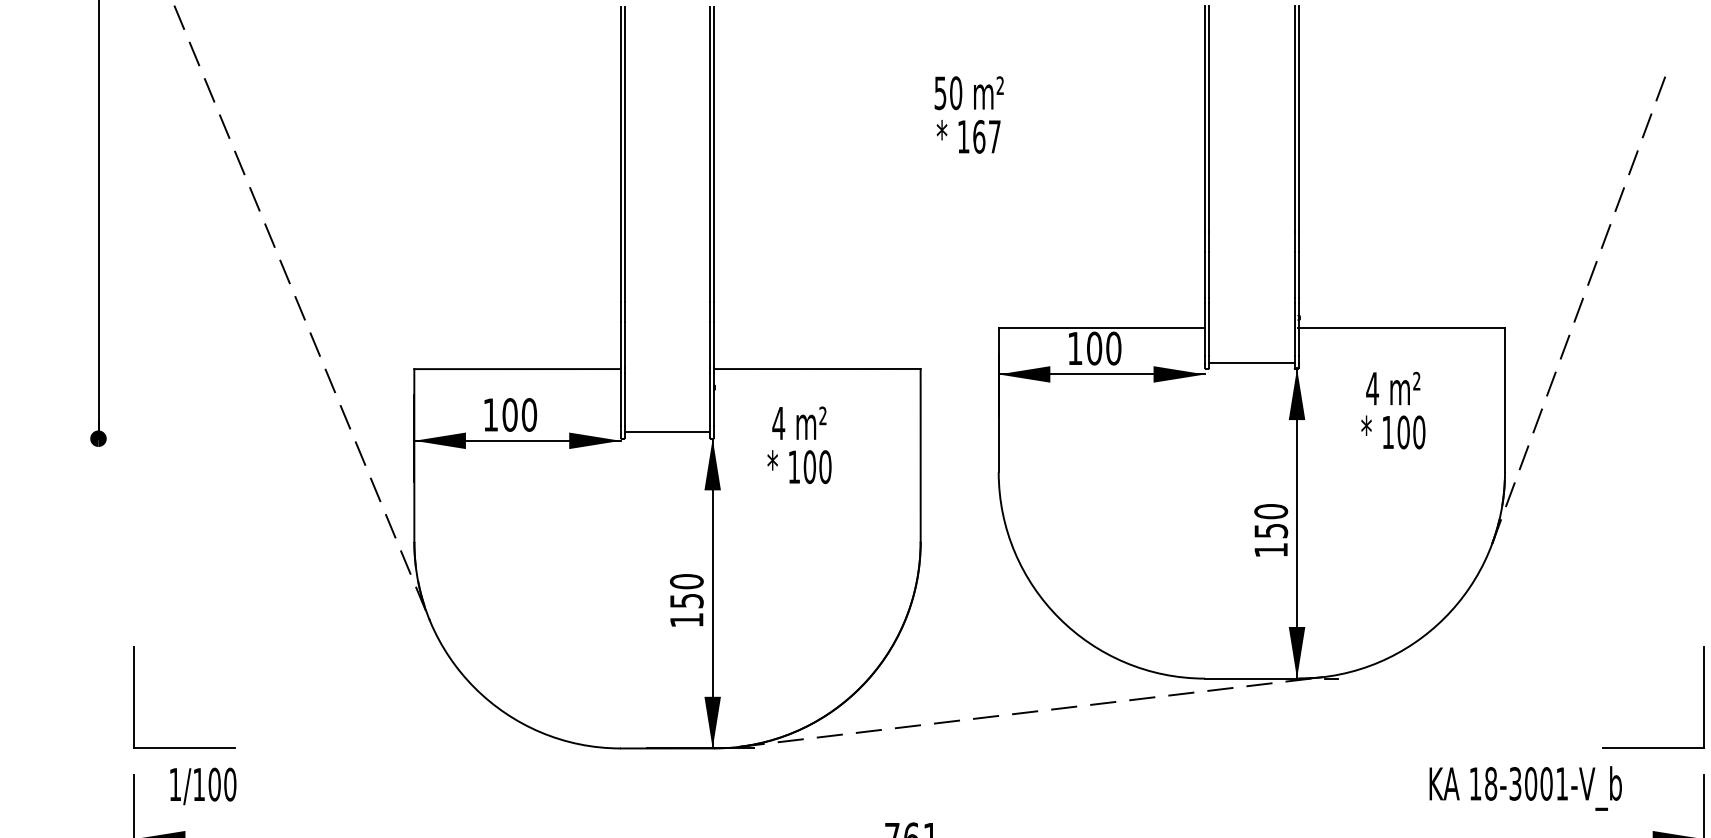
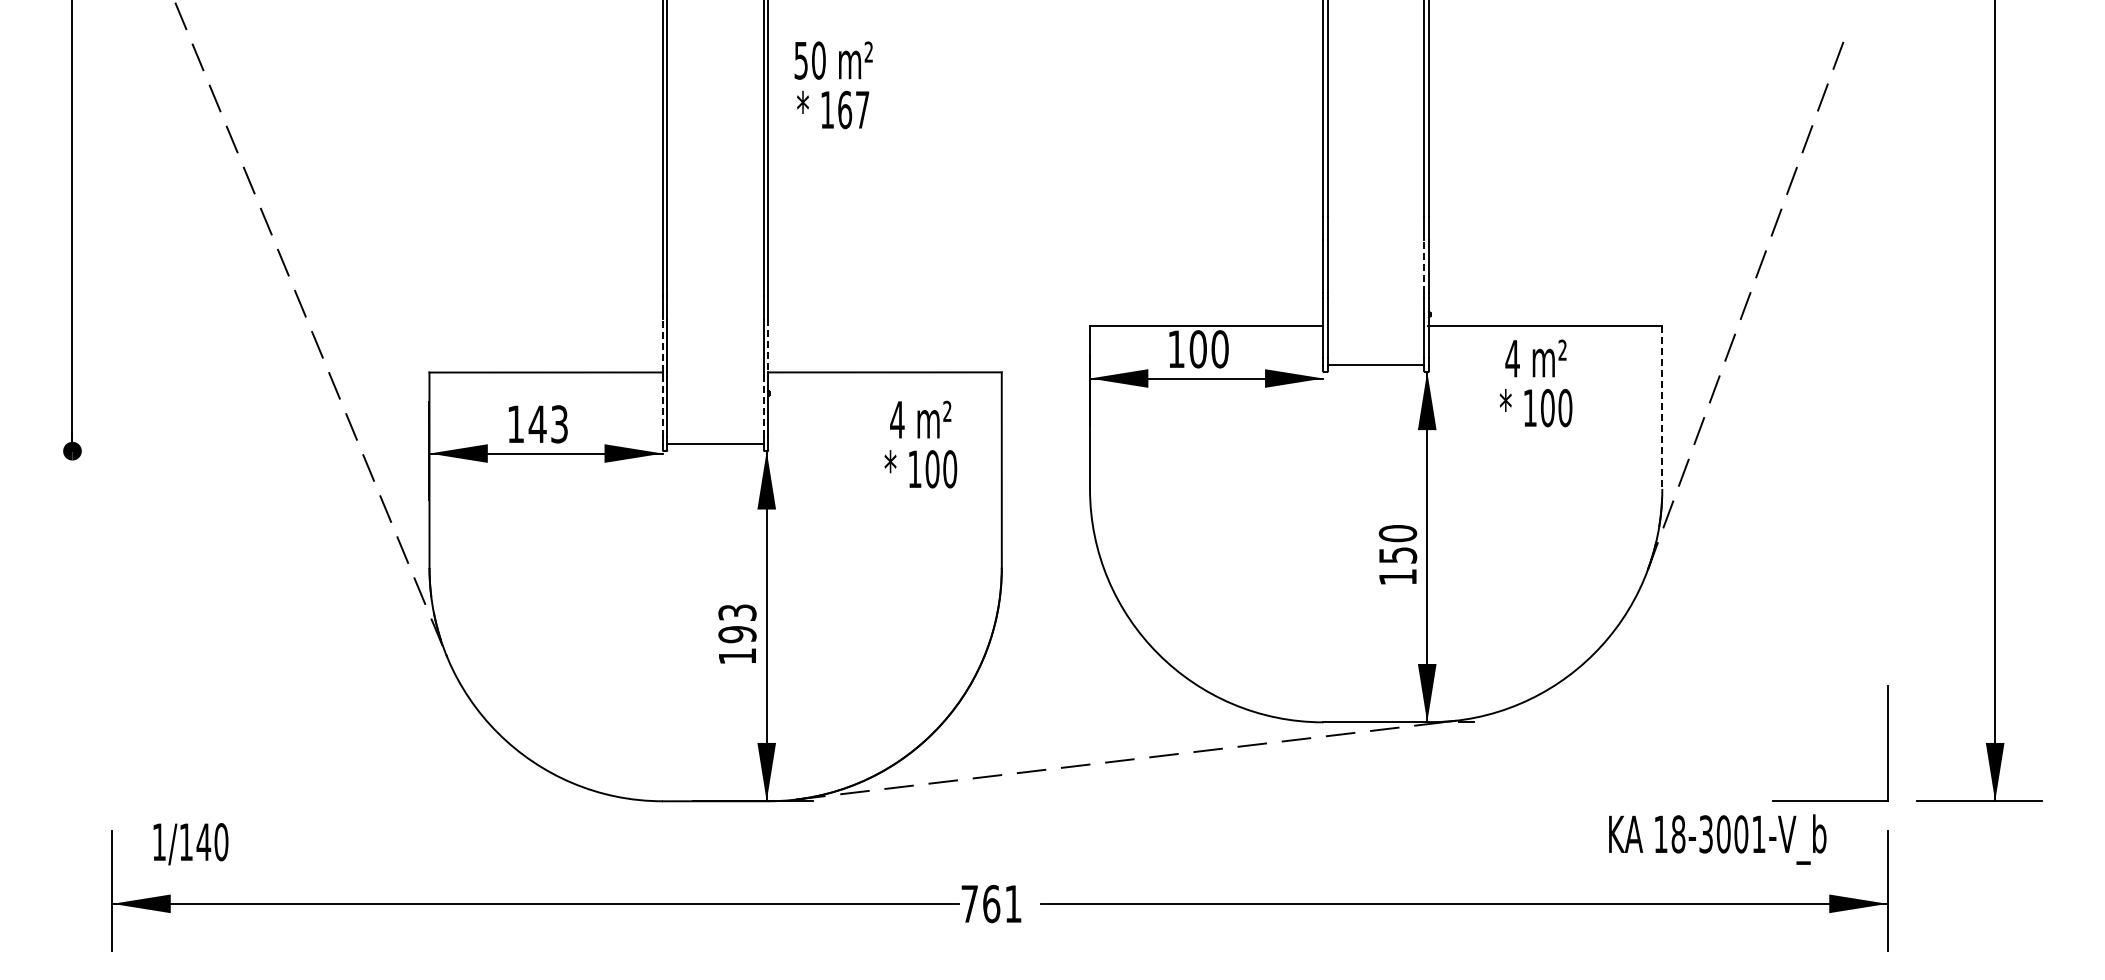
text: (969, 115) -> (833, 85), moved
line: (1294, 274) -> (1424, 265), solid -> dashed
line: (620, 344) -> (662, 344), solid -> dashed
line: (714, 345) -> (768, 345), solid -> dashed
line: (620, 399) -> (662, 406), solid -> dashed
line: (709, 399) -> (763, 406), solid -> dashed
line: (1505, 400) -> (1662, 407), solid -> dashed
text: (1392, 410) -> (1535, 383), moved
text: (519, 415) -> (548, 424), 100 -> 143
text: (799, 445) -> (920, 444), moved
text: (686, 591) -> (737, 623), 150 -> 193
part: (133, 697) -> (112, 743), removed
text: (214, 784) -> (203, 842), 1/100 -> 1/140
text: (1525, 788) -> (1717, 839), moved

